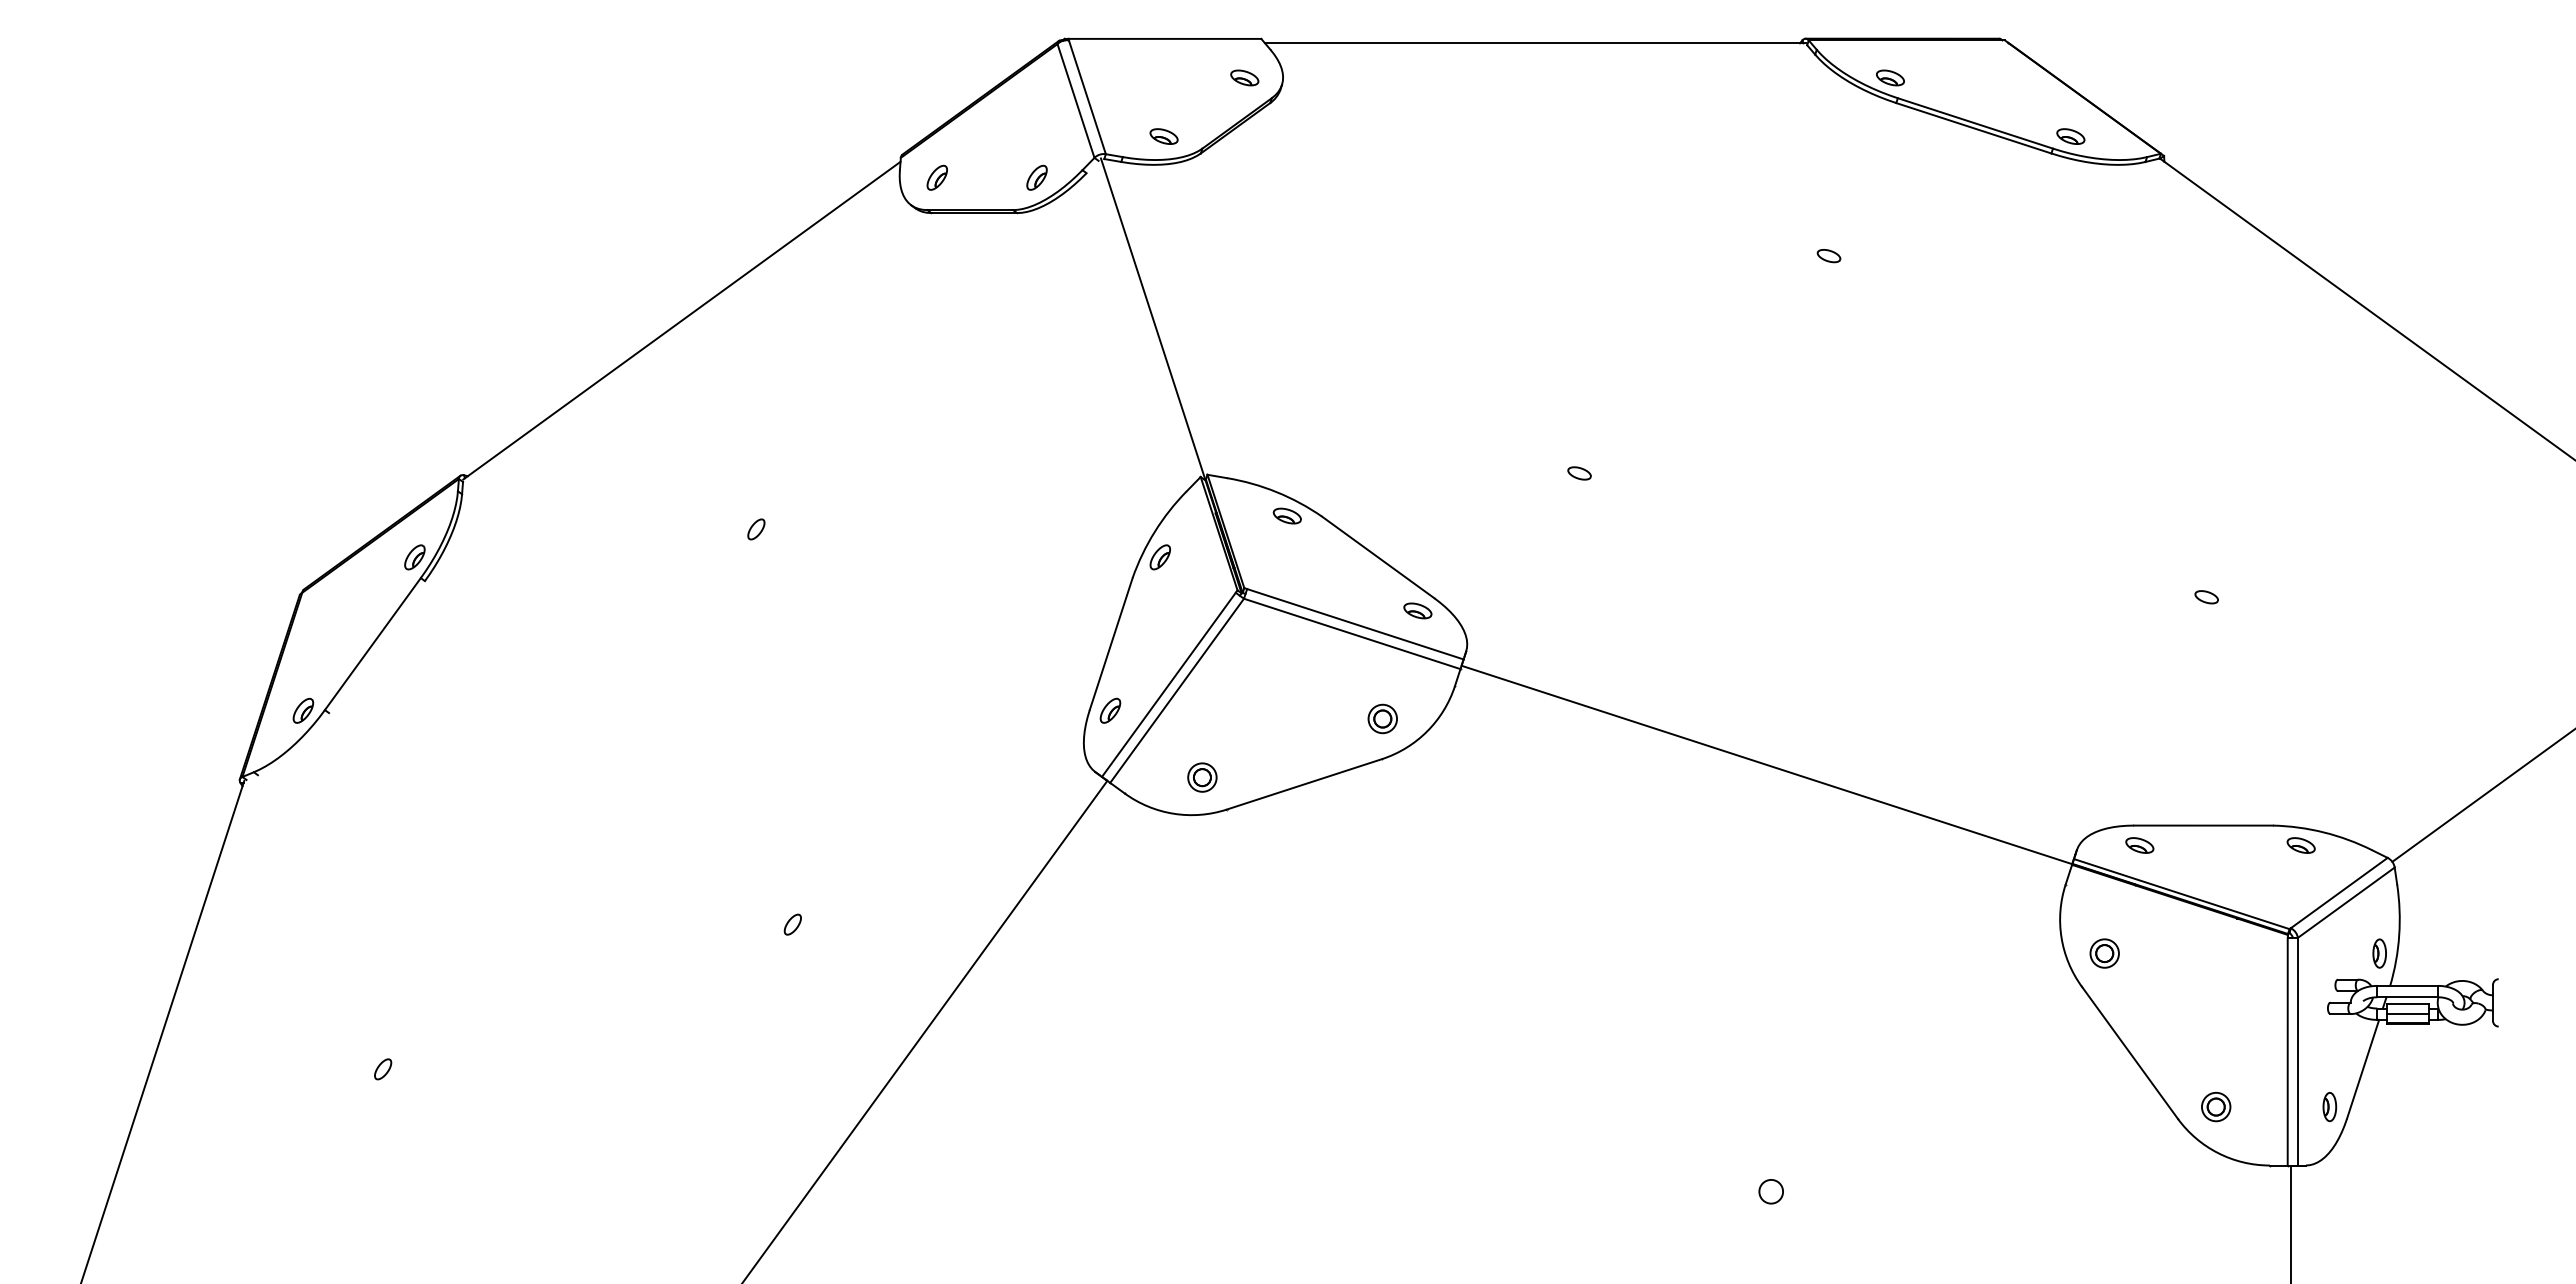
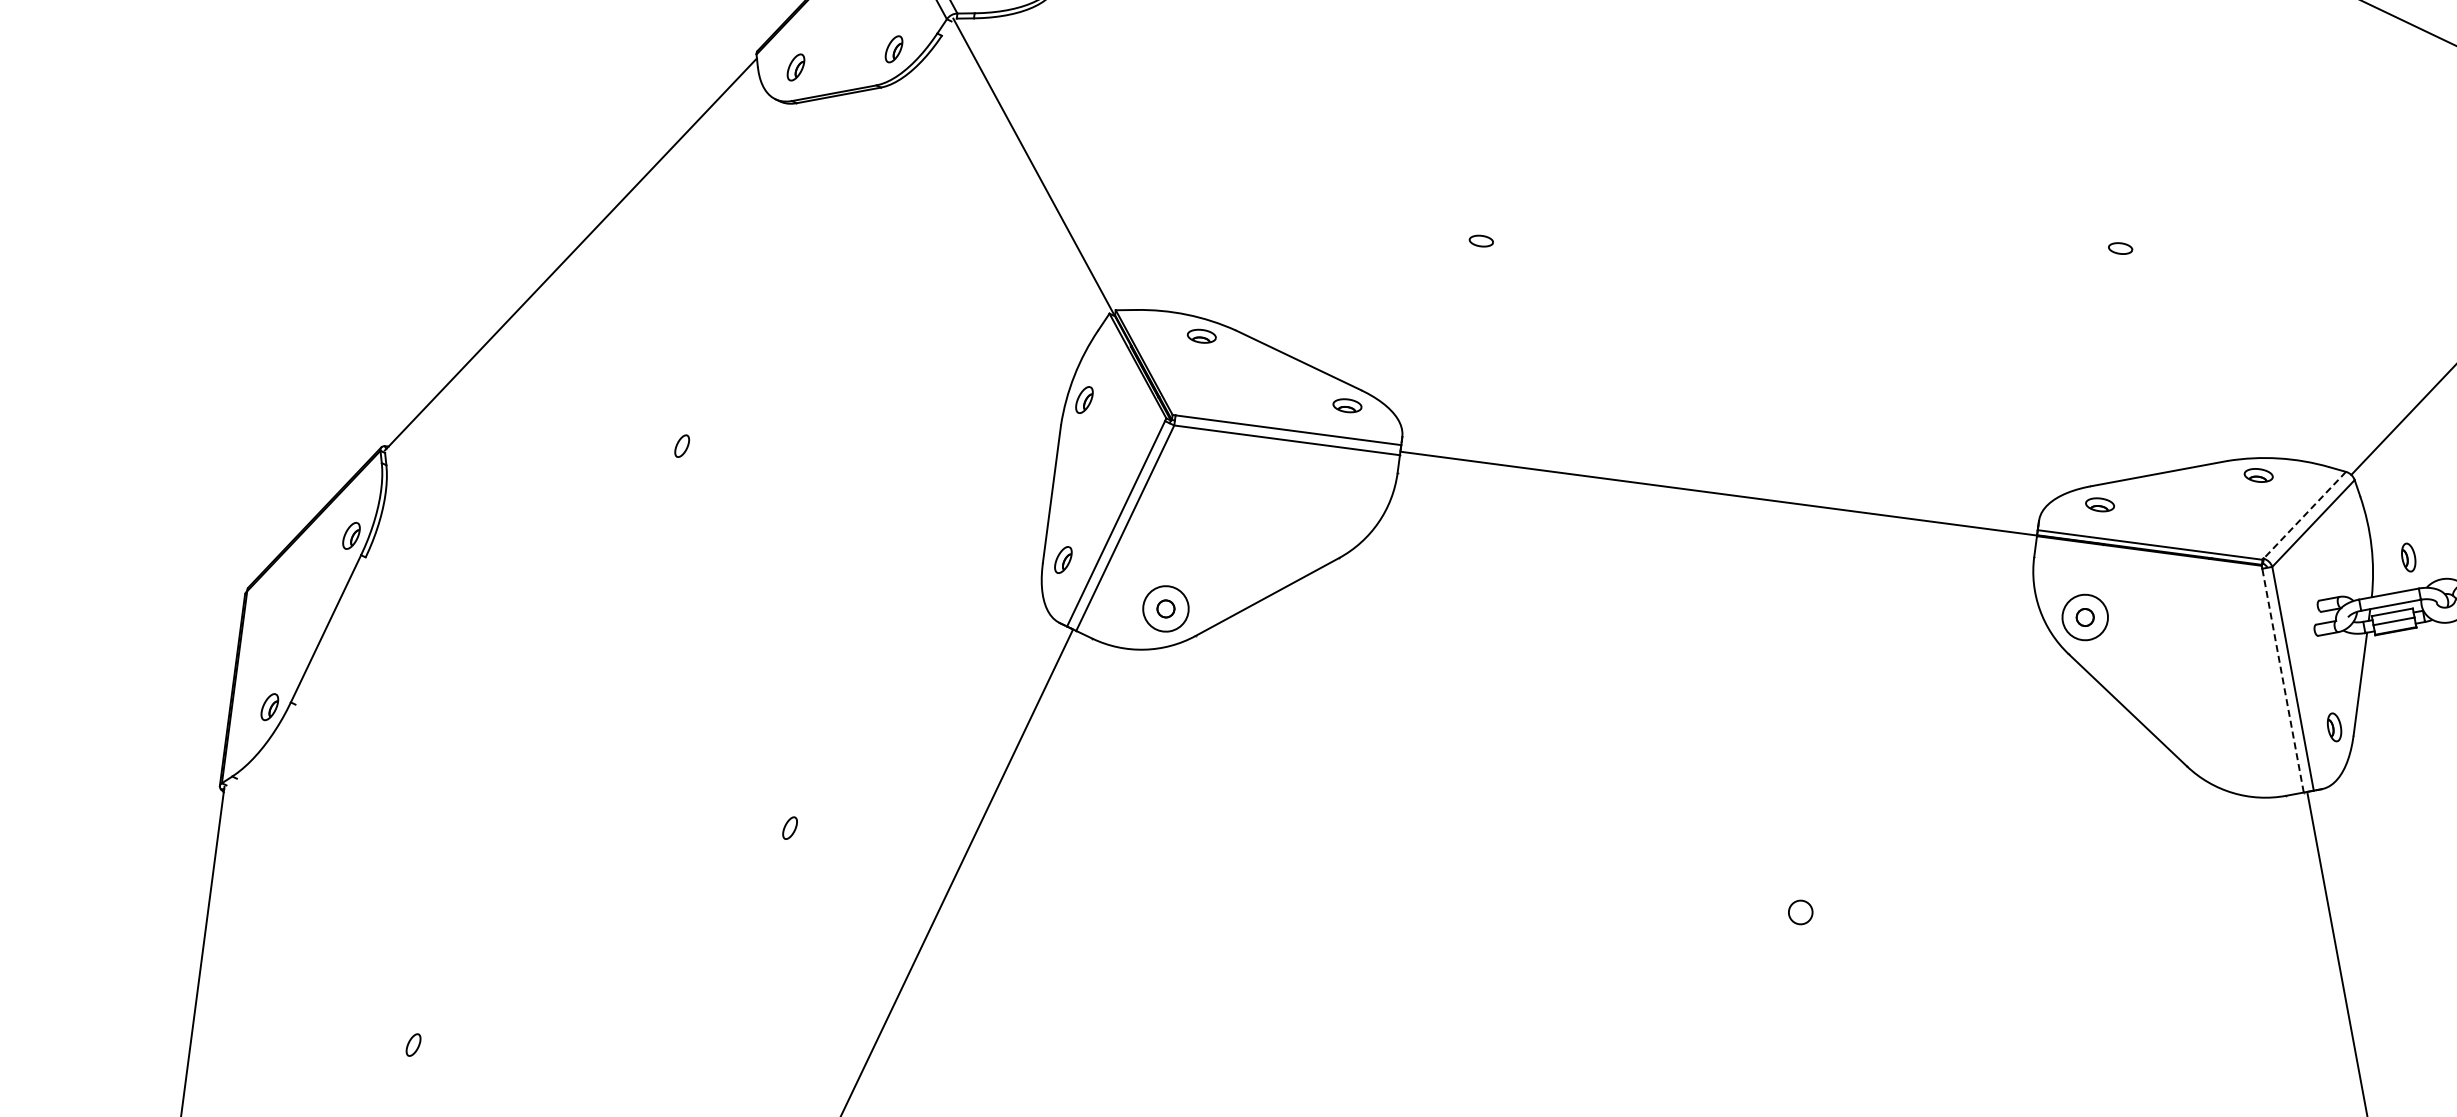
part: (1382, 718) -> (1332, 517), removed
circle: (1202, 777) -> (1166, 608), size x1.6
line: (2339, 893) -> (2305, 515), solid -> dashed
circle: (2104, 953) -> (2085, 617), size x1.6
part: (2379, 953) -> (2408, 557), moved
line: (2287, 1051) -> (2282, 680), solid -> dashed
part: (2216, 1106) -> (2223, 747), removed

